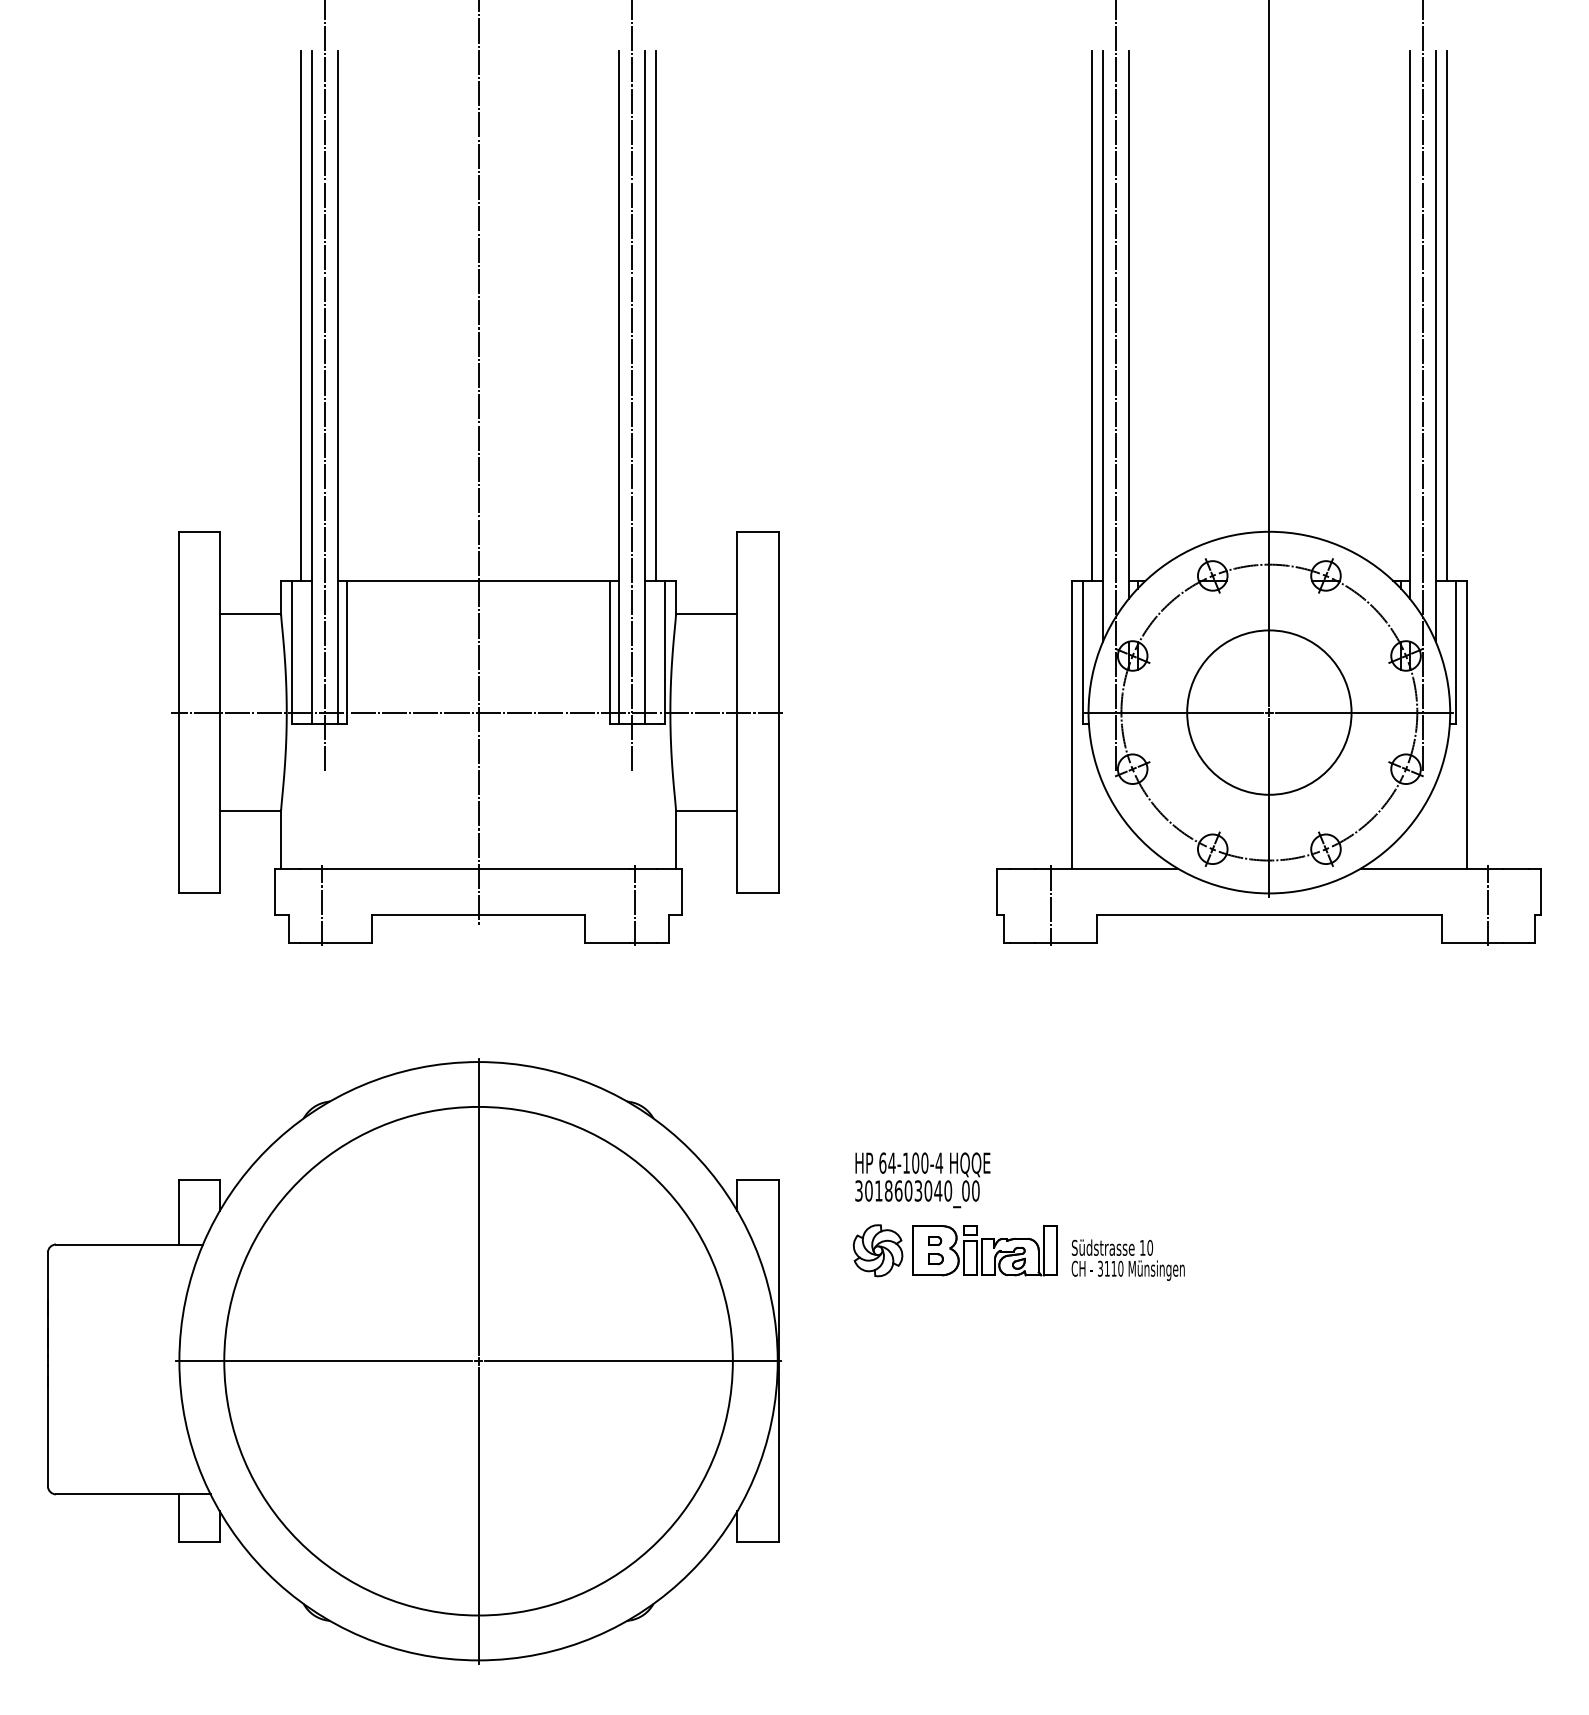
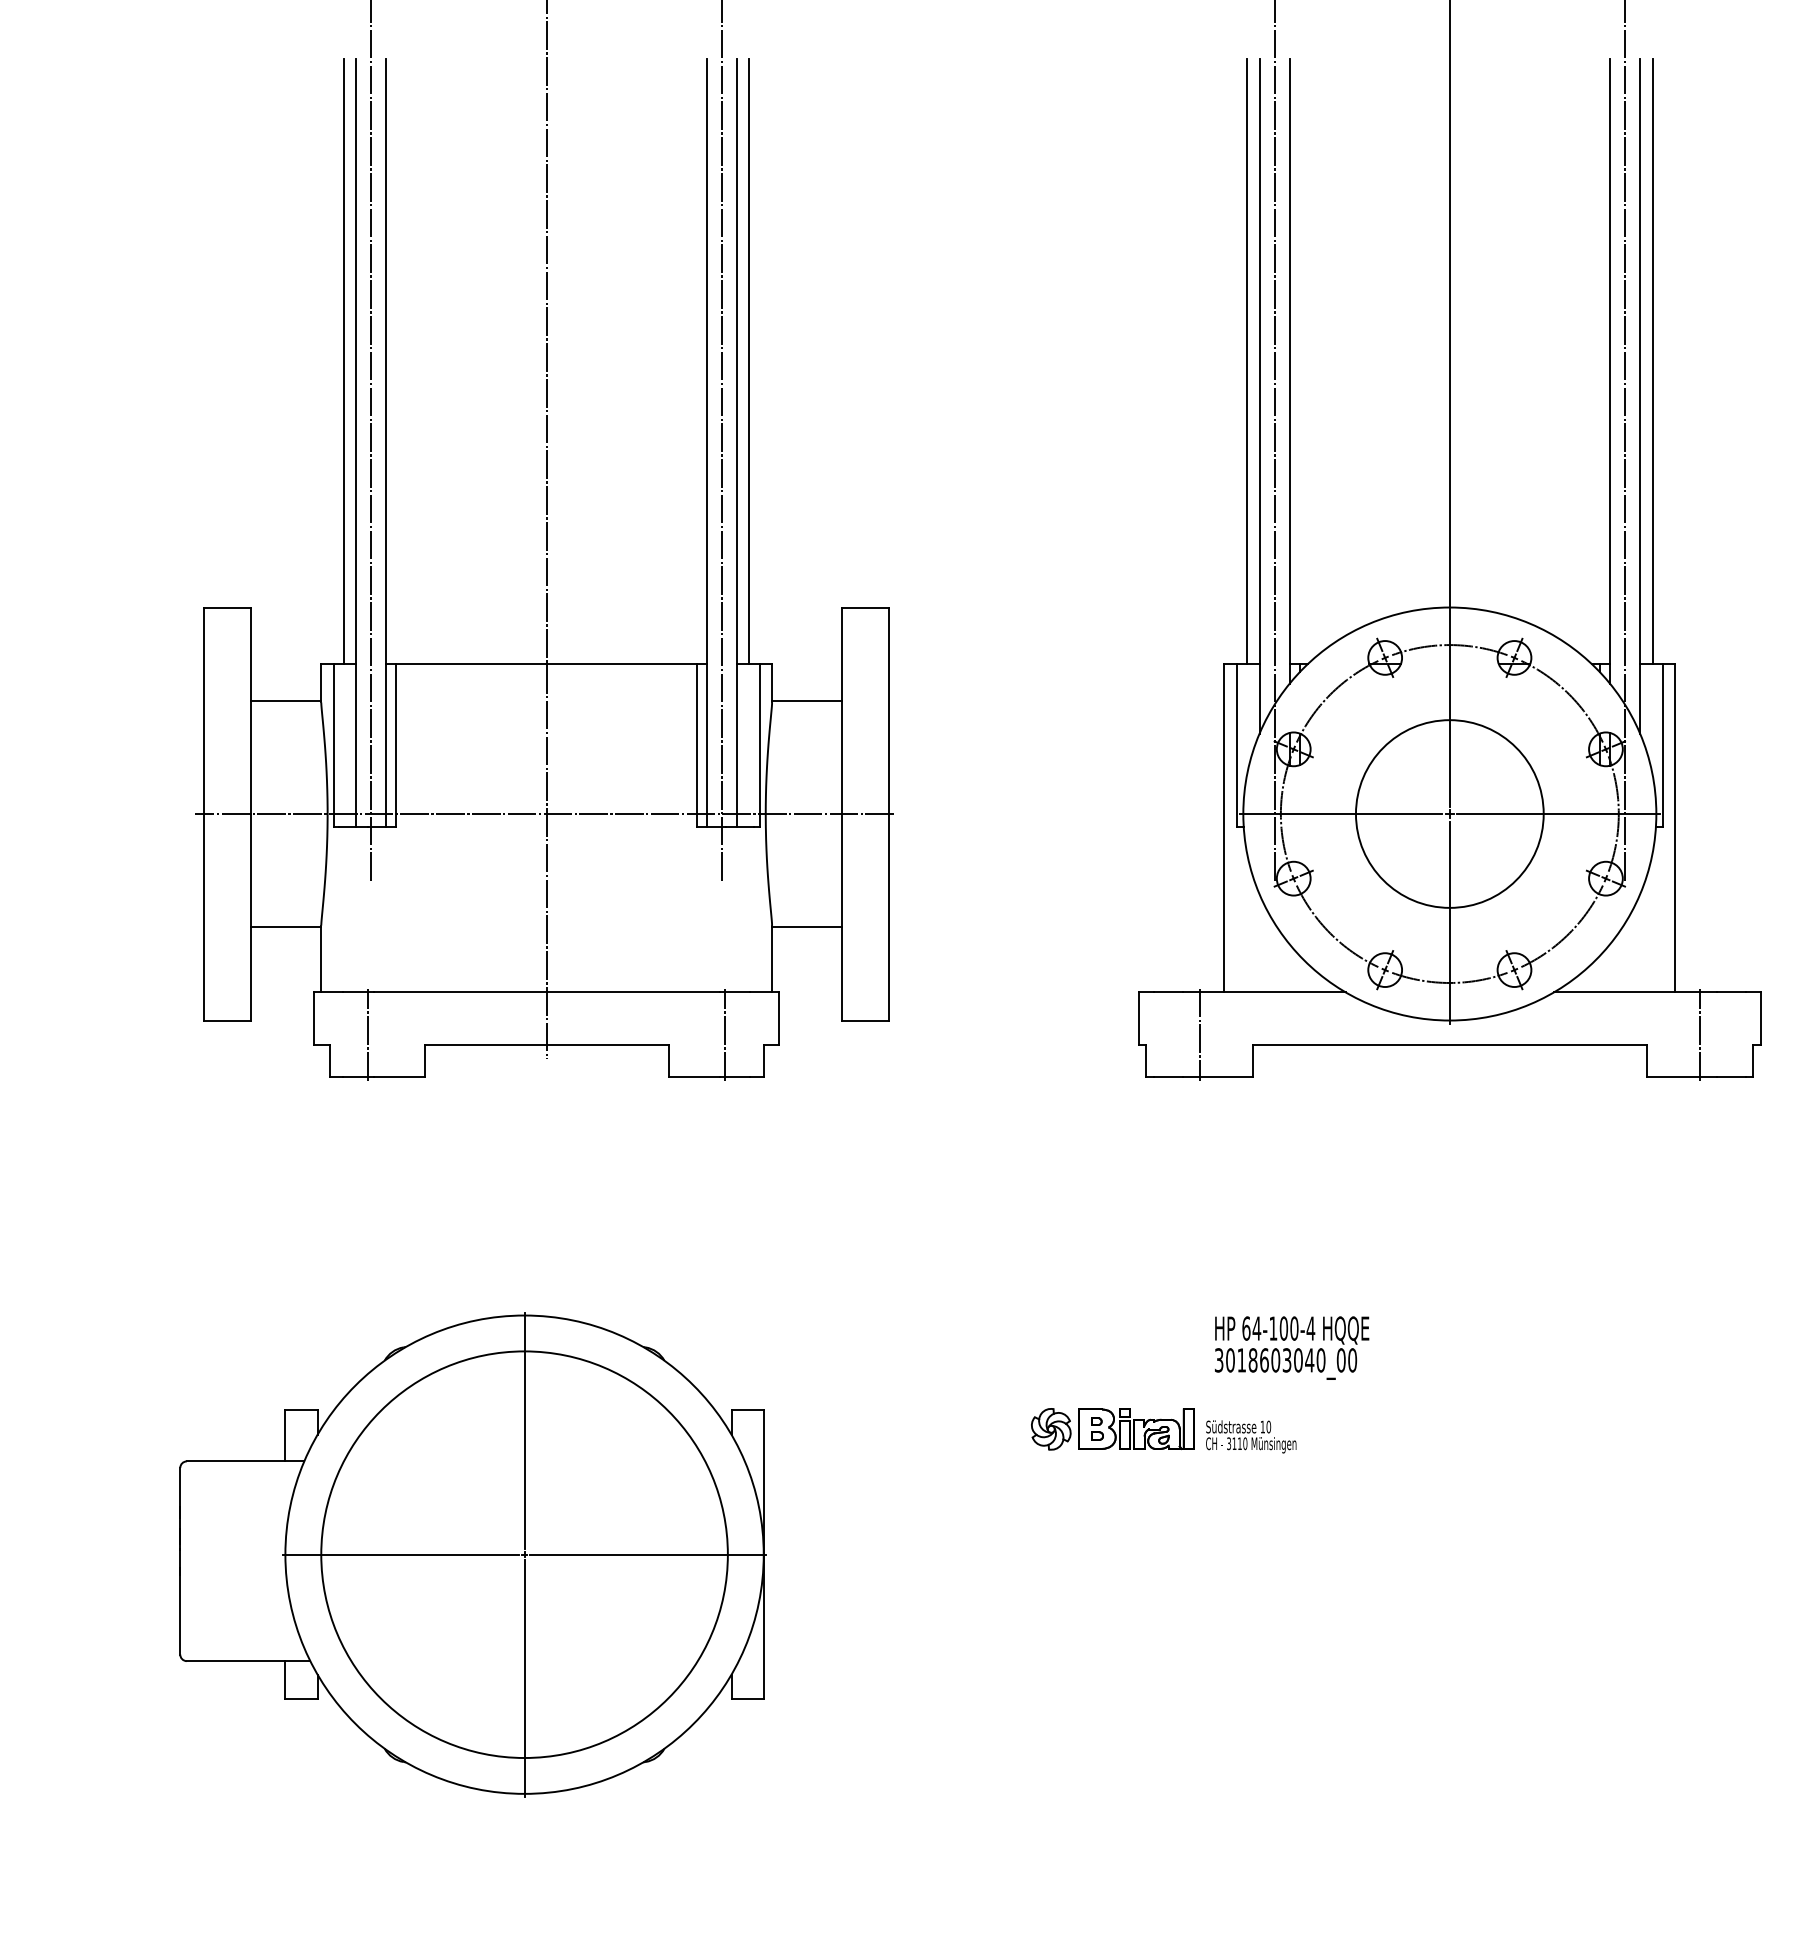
text: (923, 1179) -> (1292, 1347), moved
part: (1018, 1252) -> (1163, 1430), size x0.7
part: (413, 1360) -> (472, 1554), size x0.7

